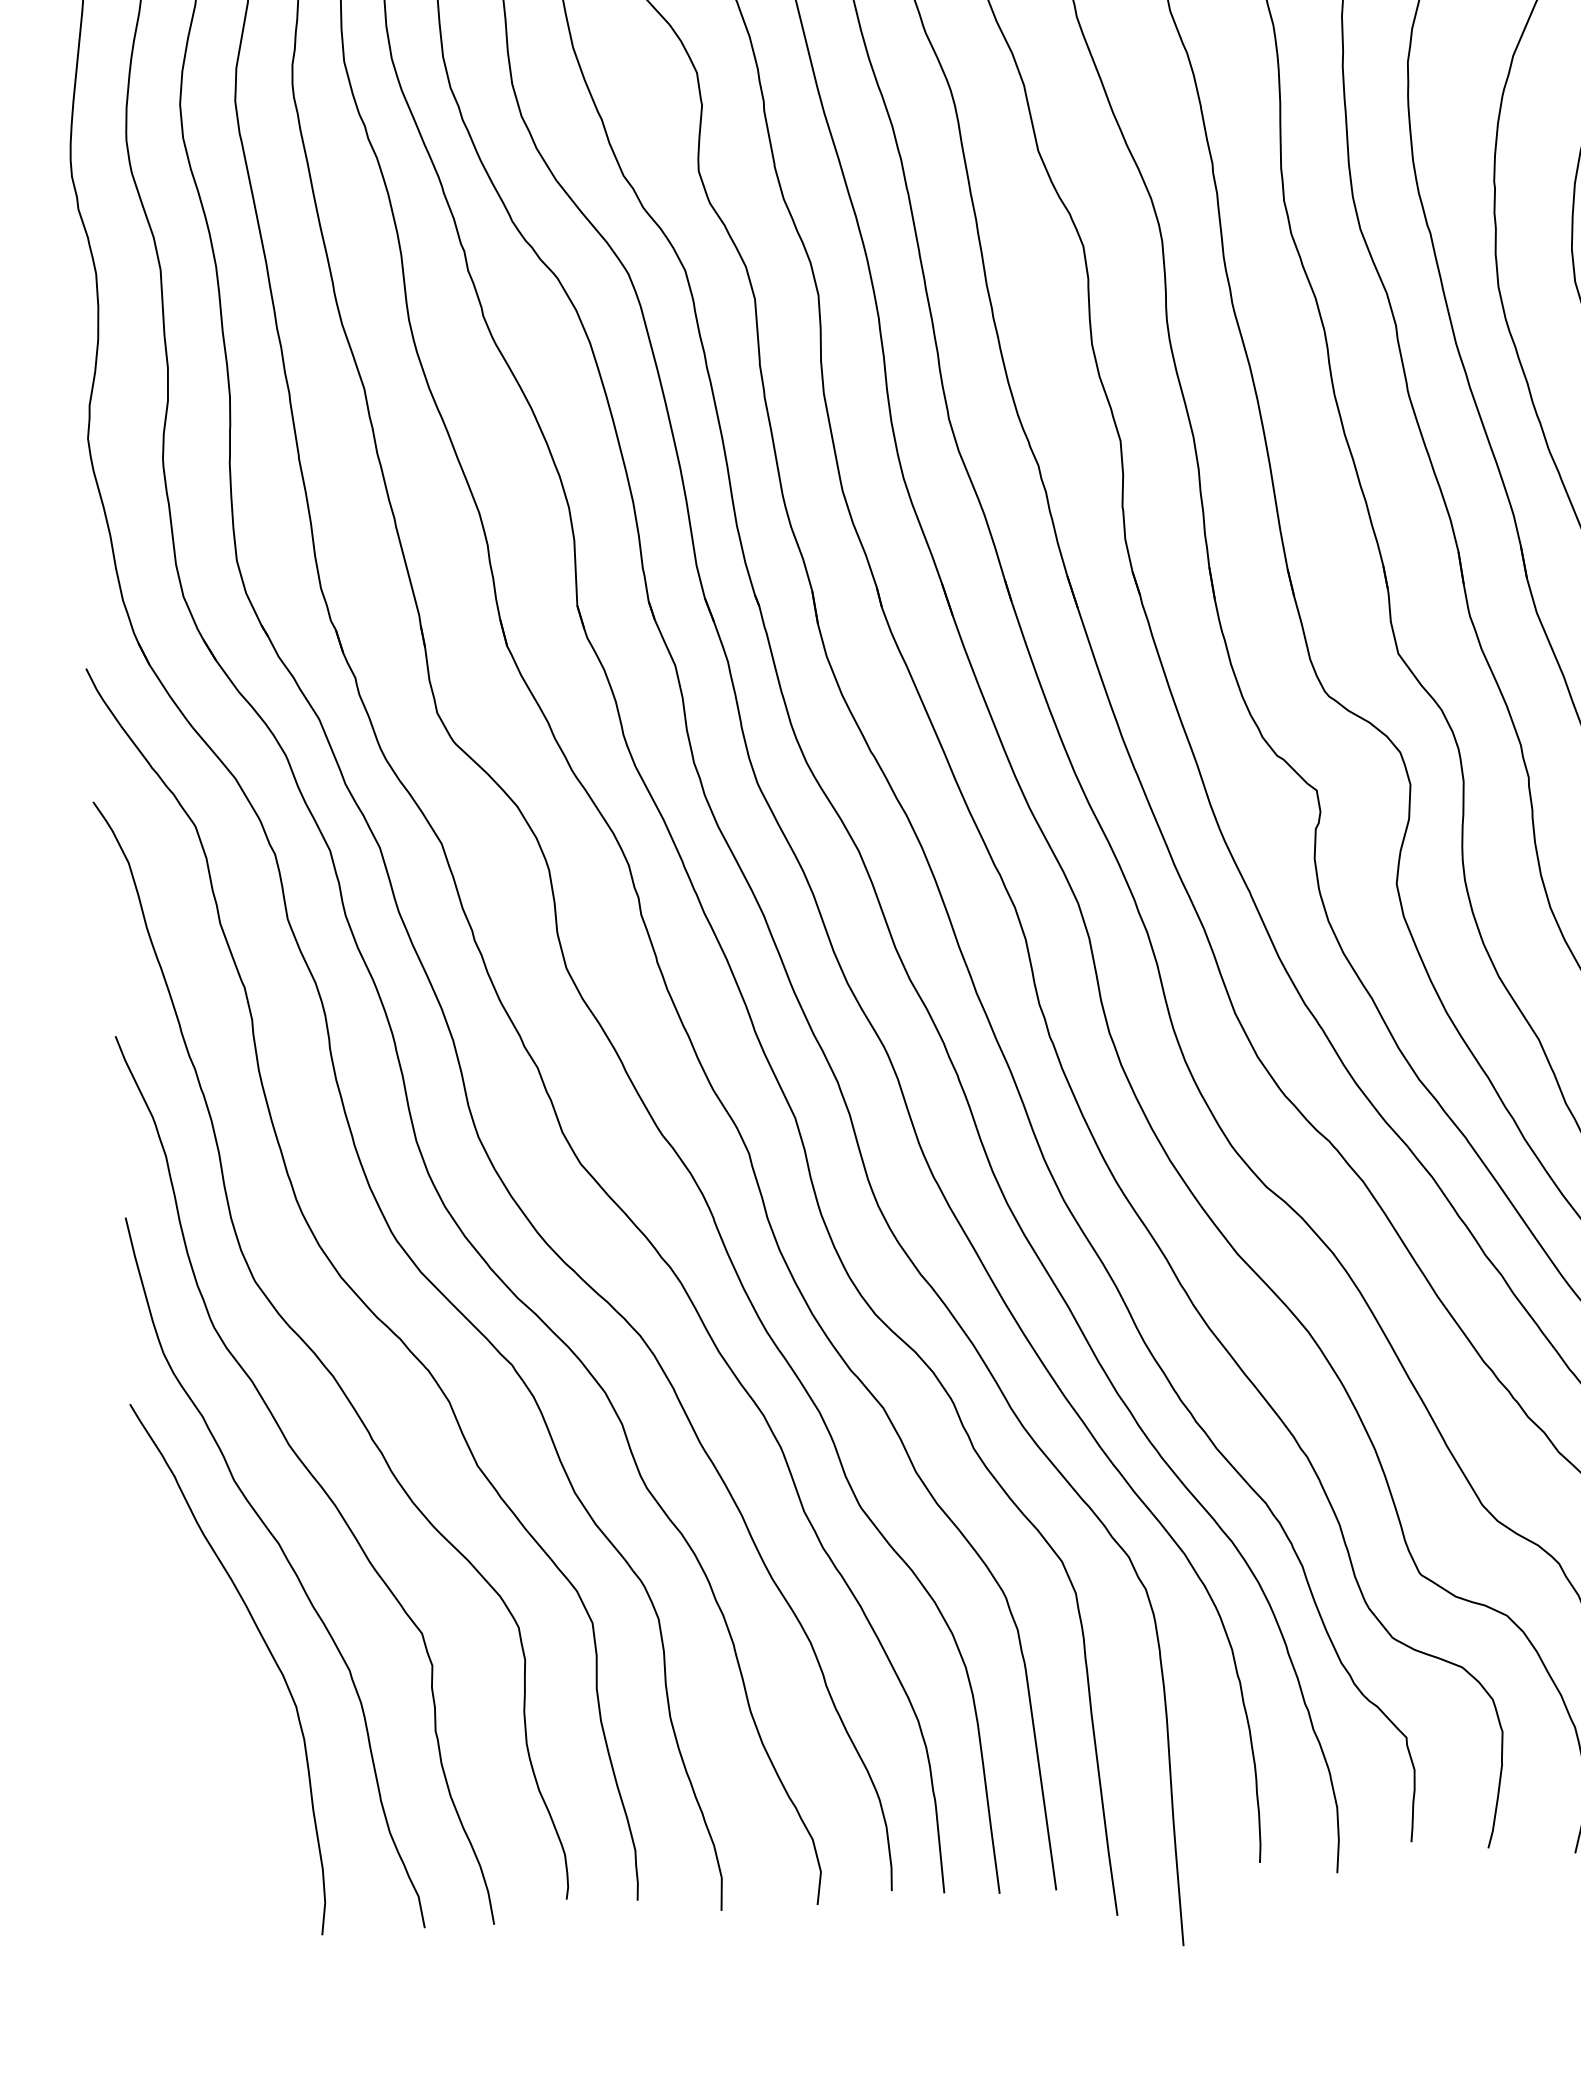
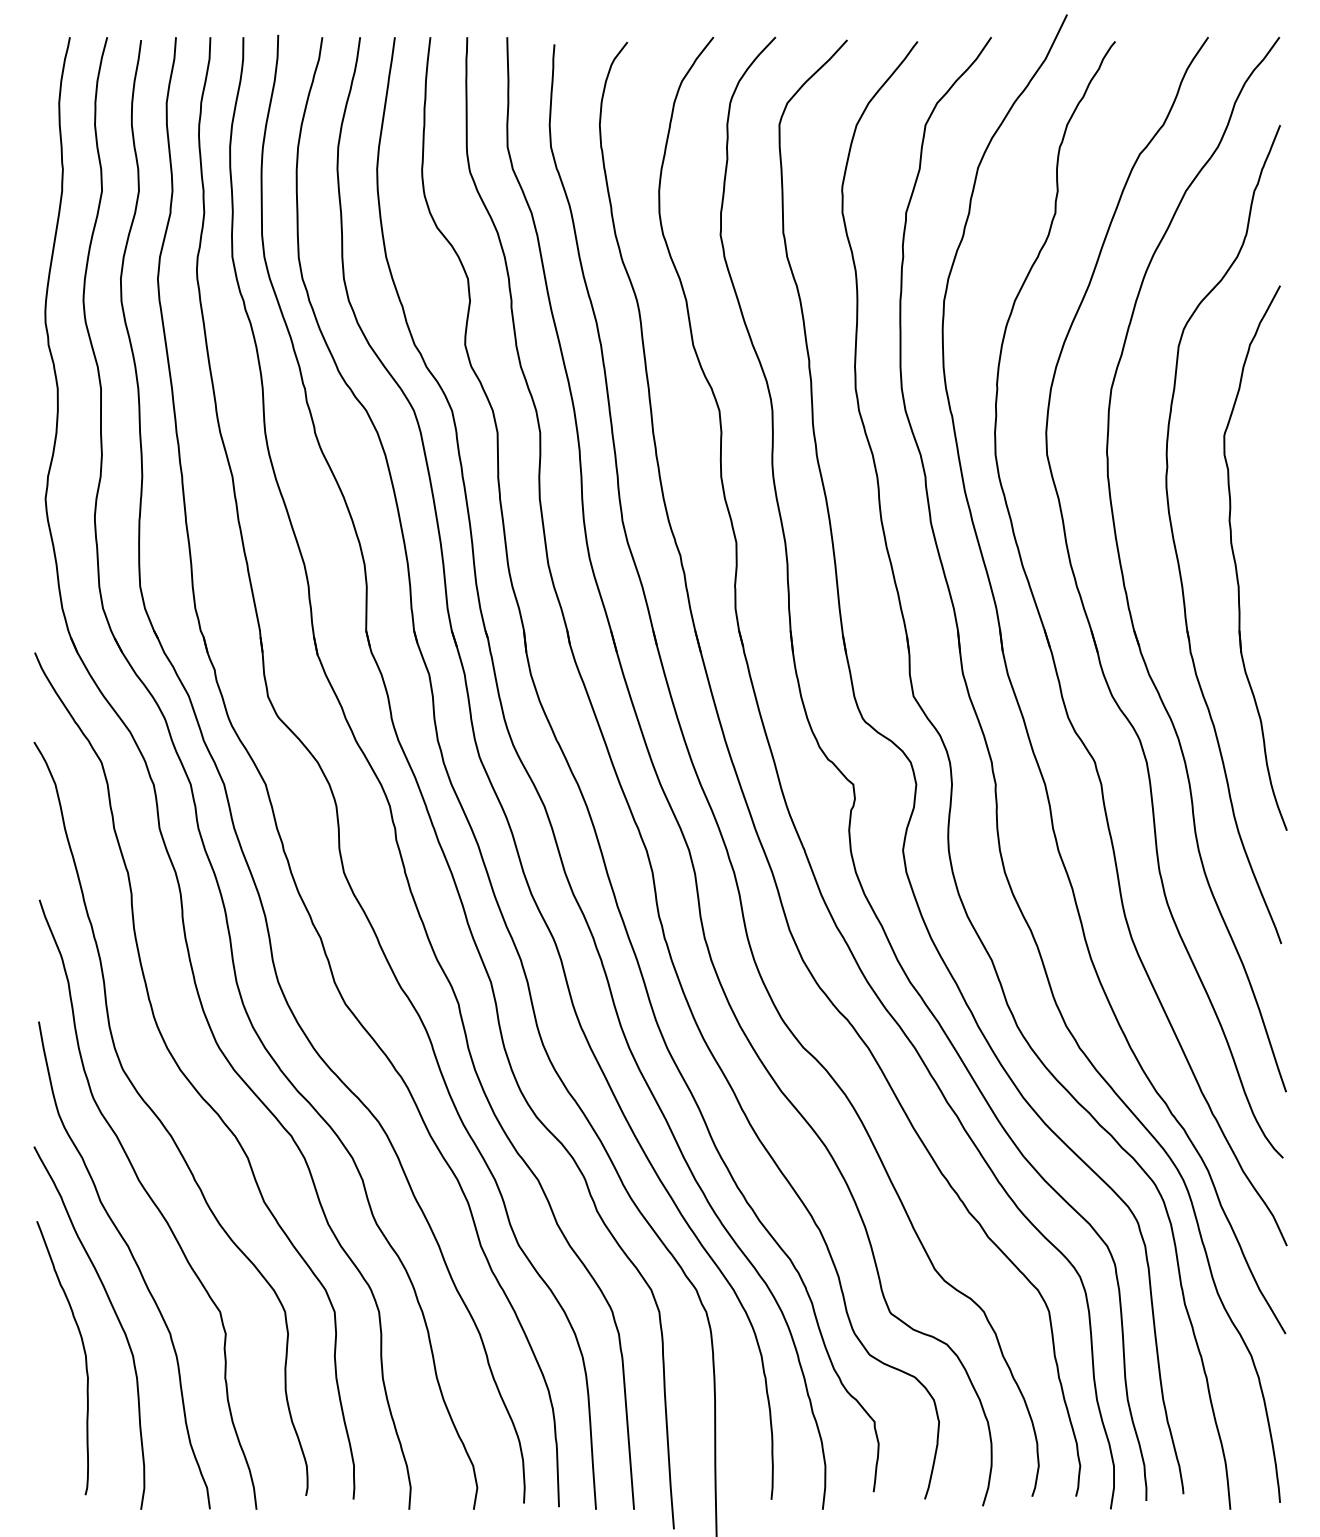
curve: (223, 1710) -> (84, 1355), added

